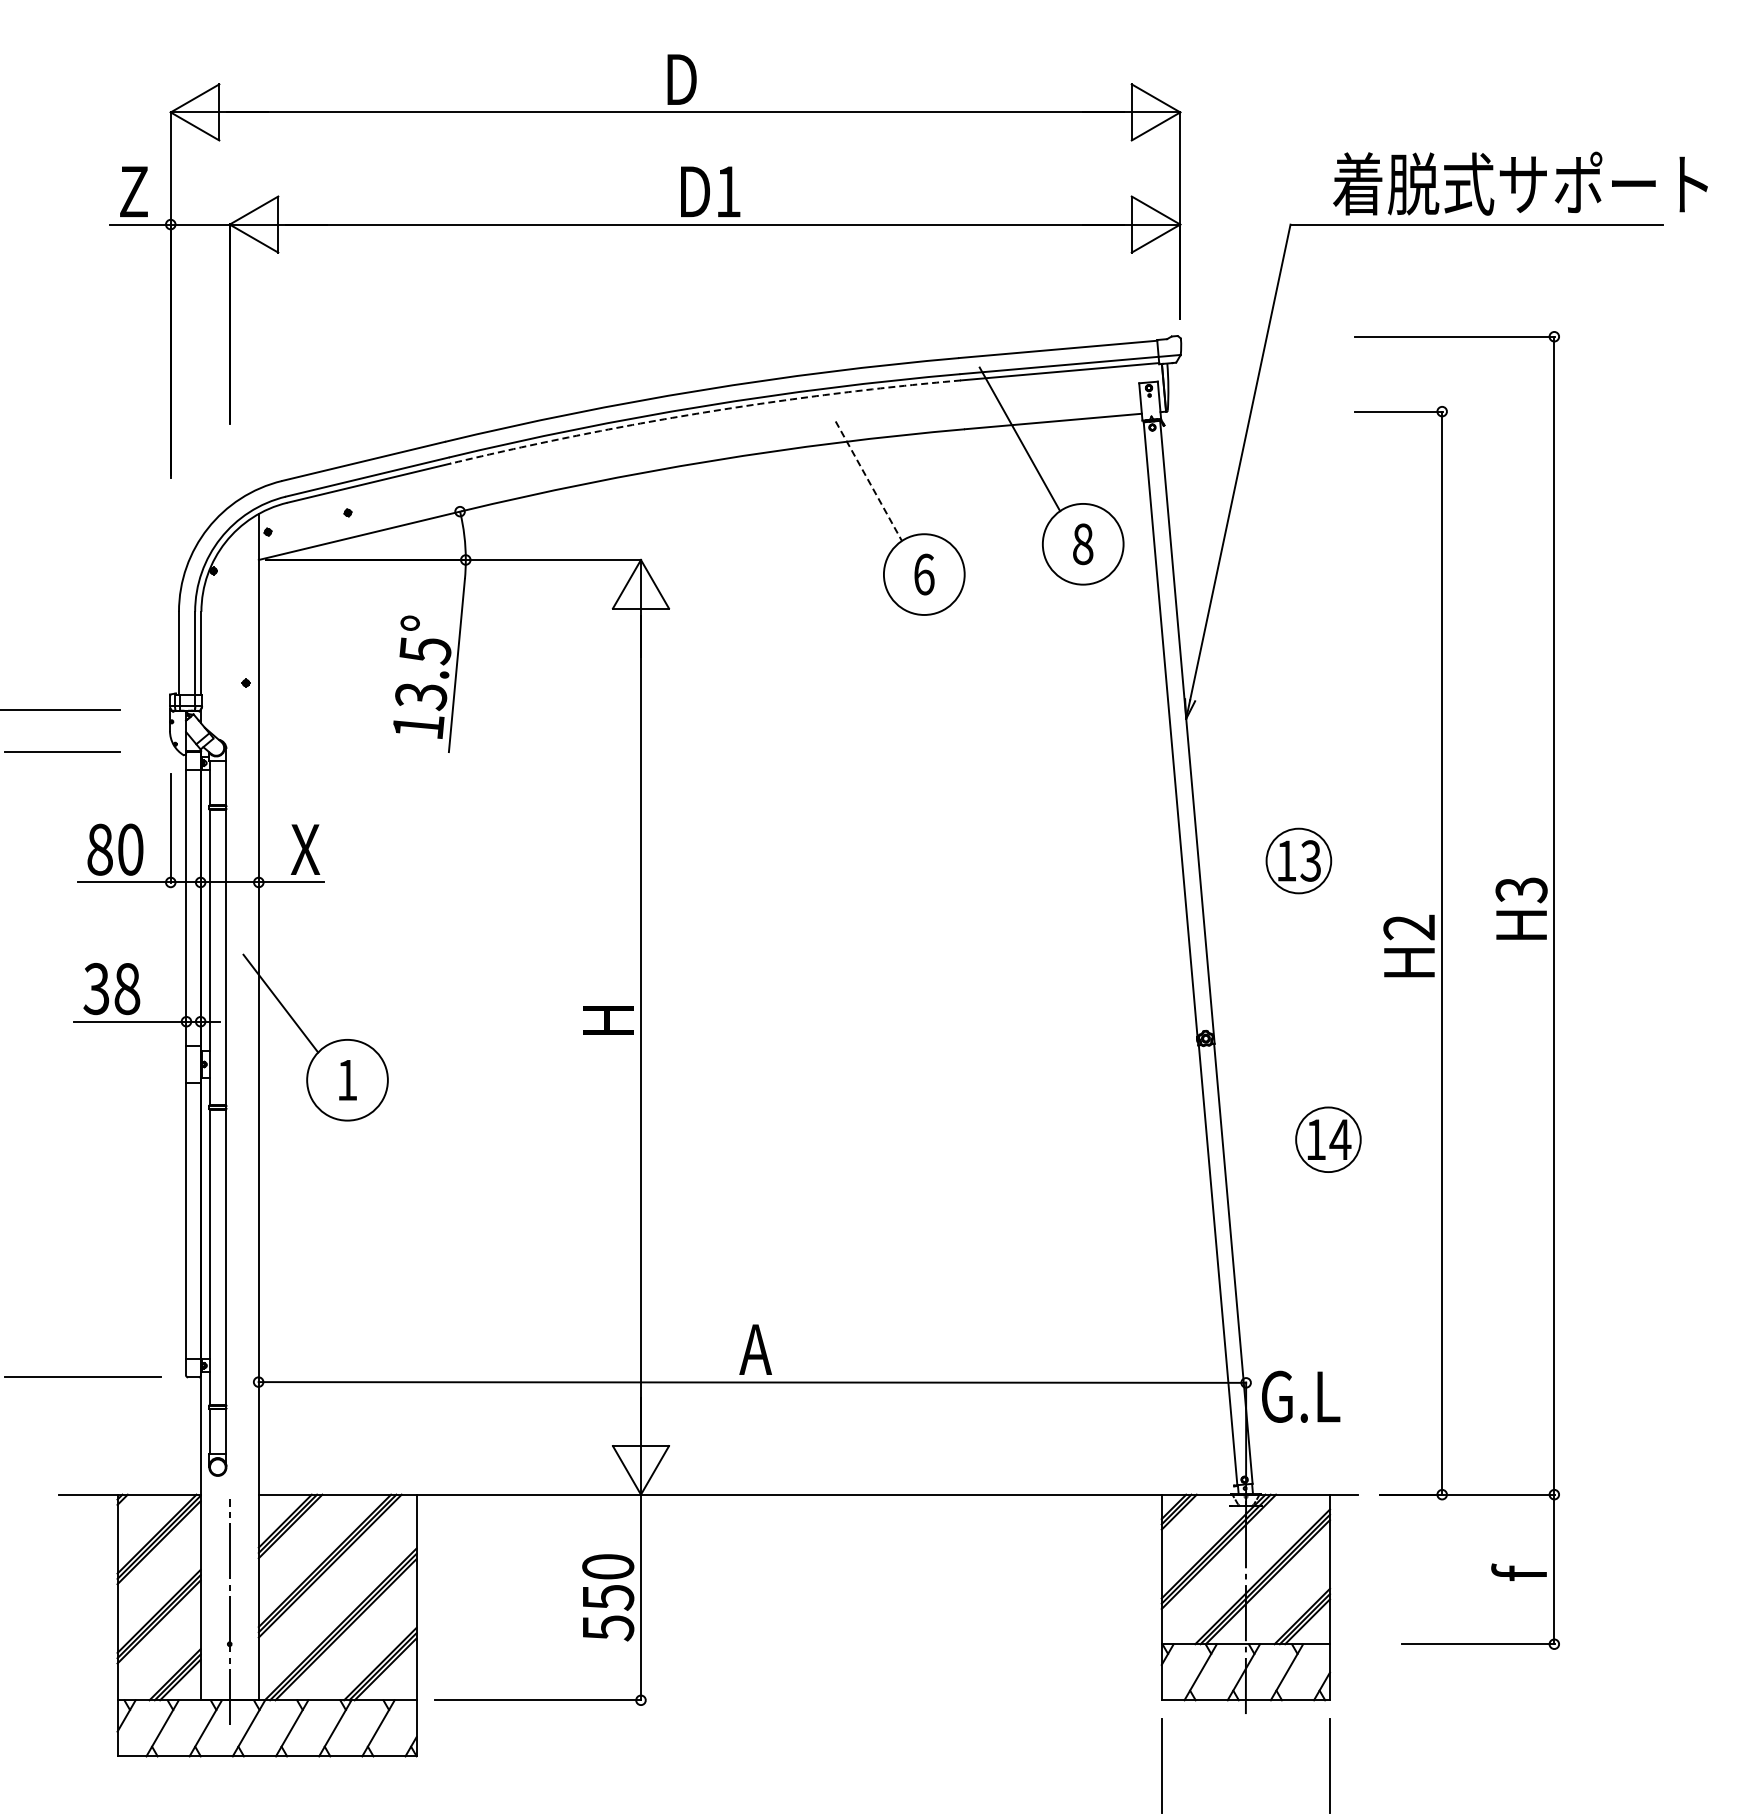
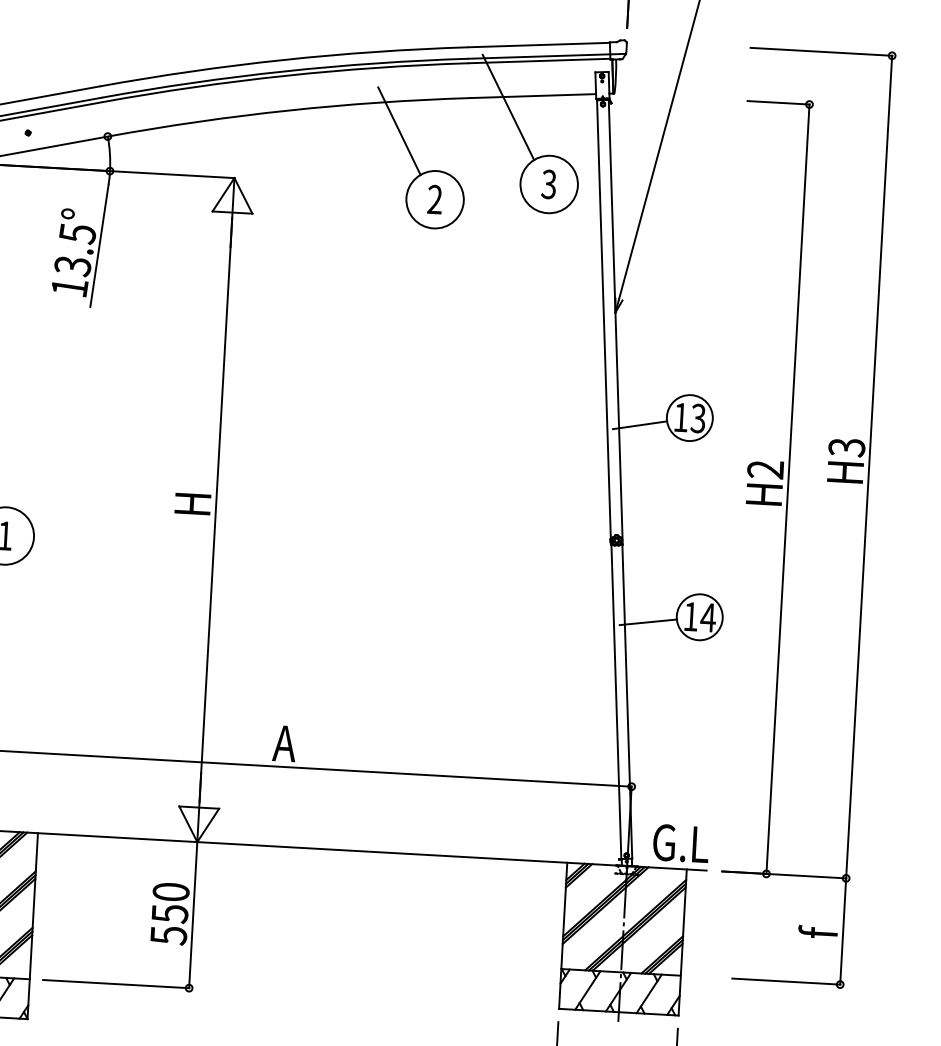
arc: (704, 412) -> (285, 75), dashed -> solid
line: (869, 481) -> (399, 131), dashed -> solid
text: (1082, 544) -> (548, 184), 8 -> 3
text: (924, 574) -> (435, 199), 6 -> 2
line: (1229, 874) -> (640, 424), added
line: (1256, 1150) -> (648, 622), added
text: (1301, 1396) -> (681, 843), moved

